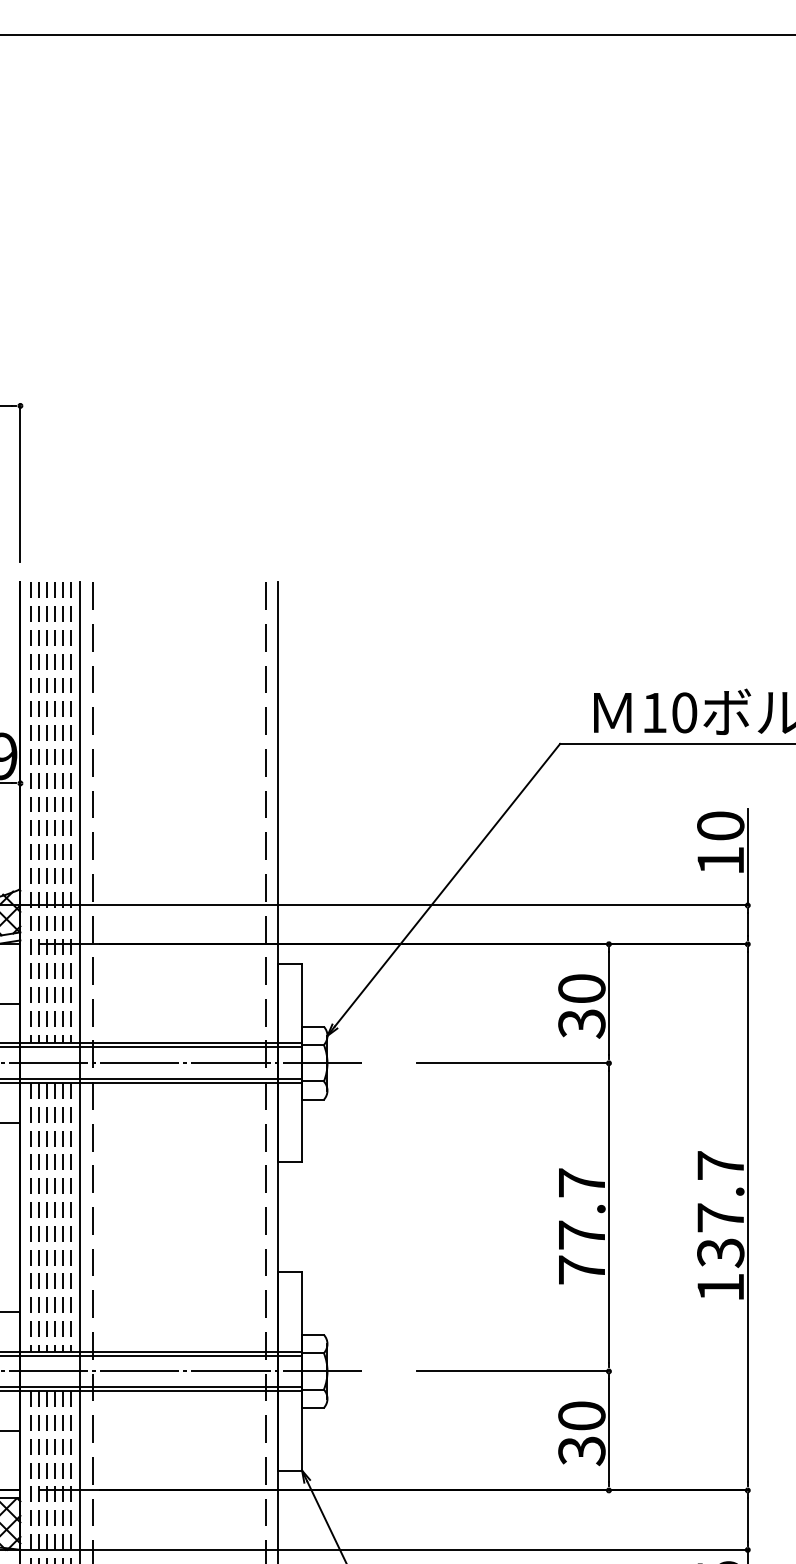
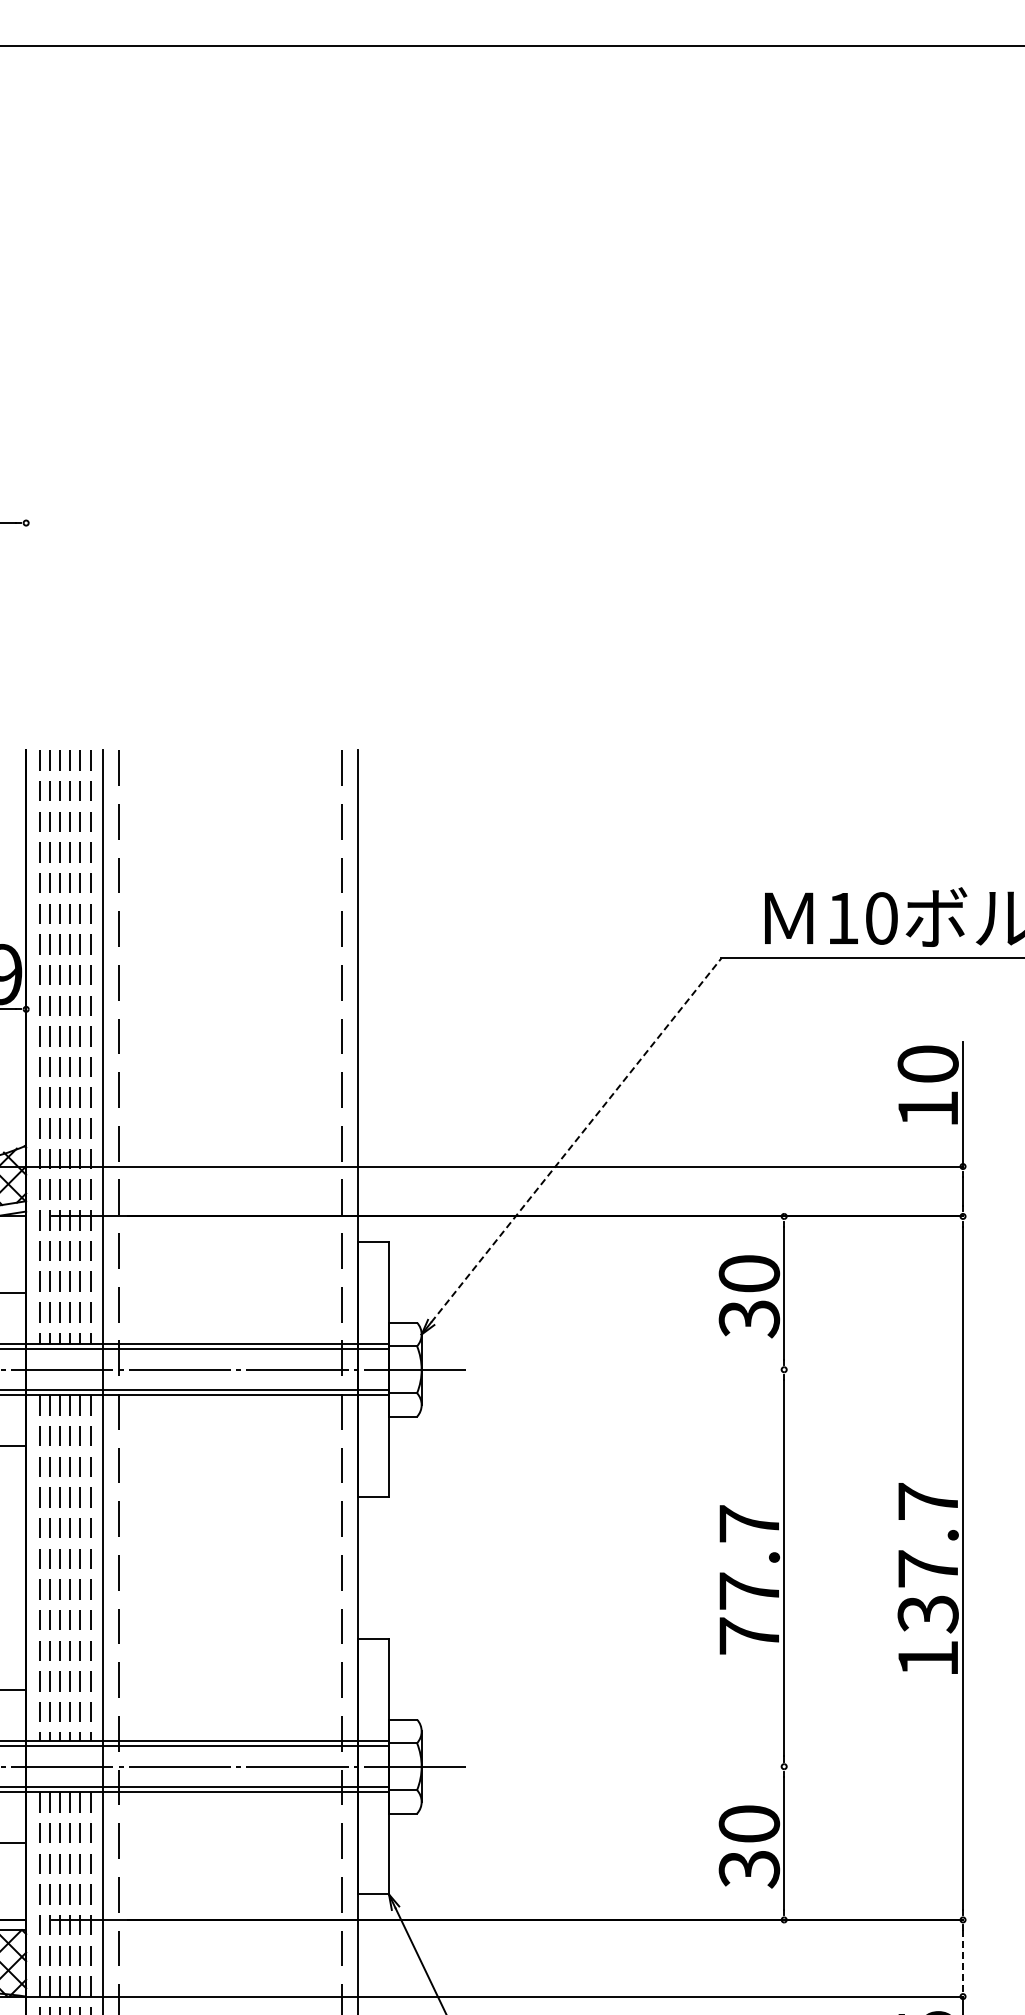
line: (20, 483) -> (26, 623), removed
line: (447, 885) -> (576, 1140), solid -> dashed
line: (512, 1063) -> (660, 1369), removed
line: (512, 1371) -> (660, 1766), removed
line: (748, 1520) -> (963, 1958), solid -> dashed

